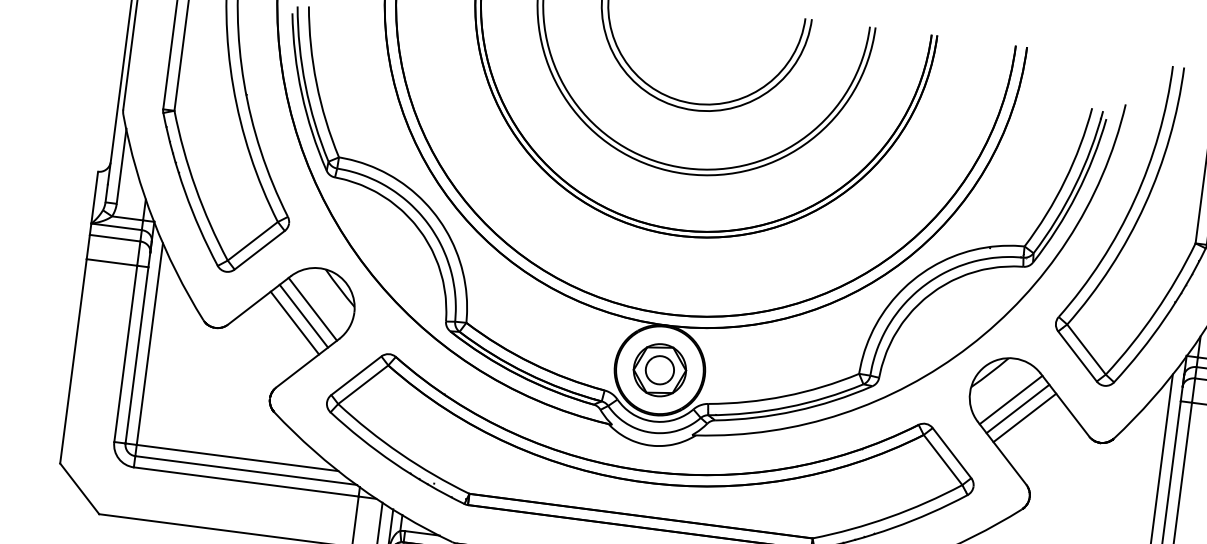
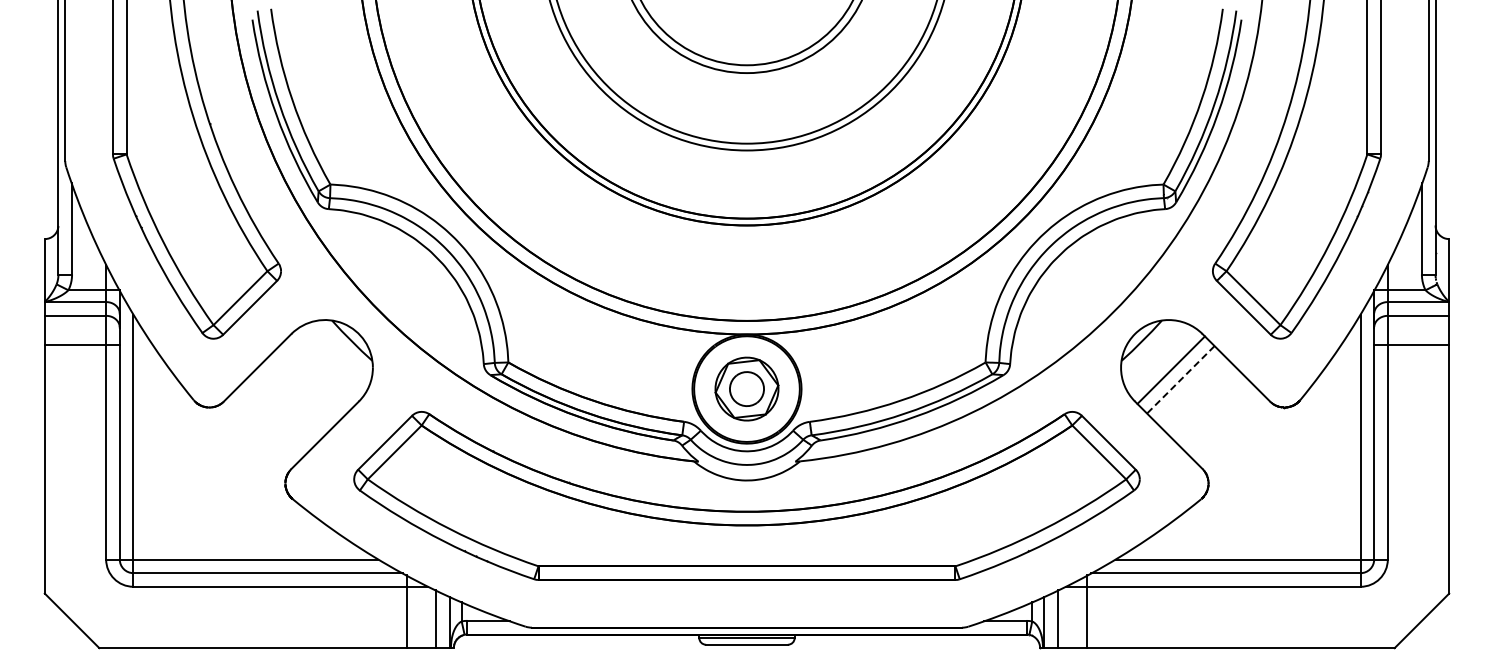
line: (312, 308) -> (322, 369), removed
line: (303, 315) -> (312, 379), removed
line: (294, 323) -> (303, 389), removed
line: (1017, 408) -> (1180, 379), solid -> dashed
line: (1024, 417) -> (1190, 389), removed

